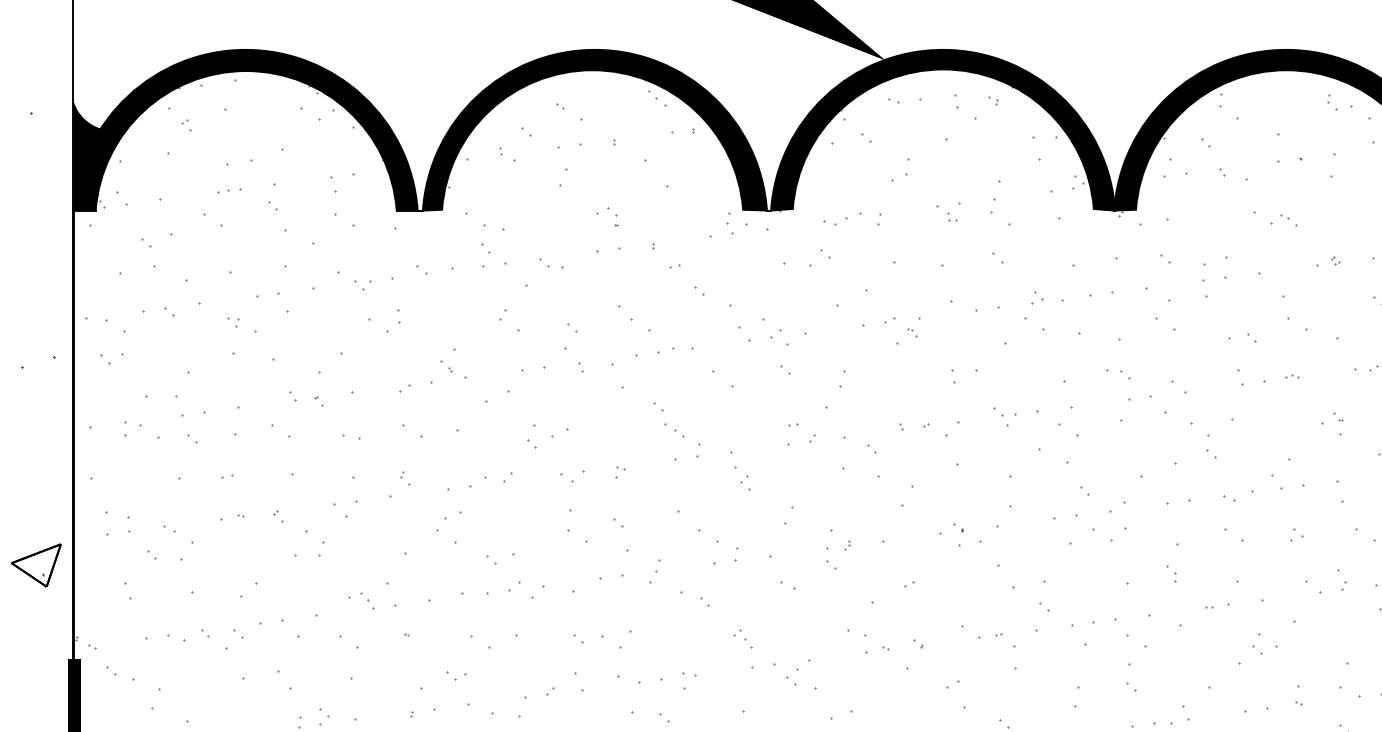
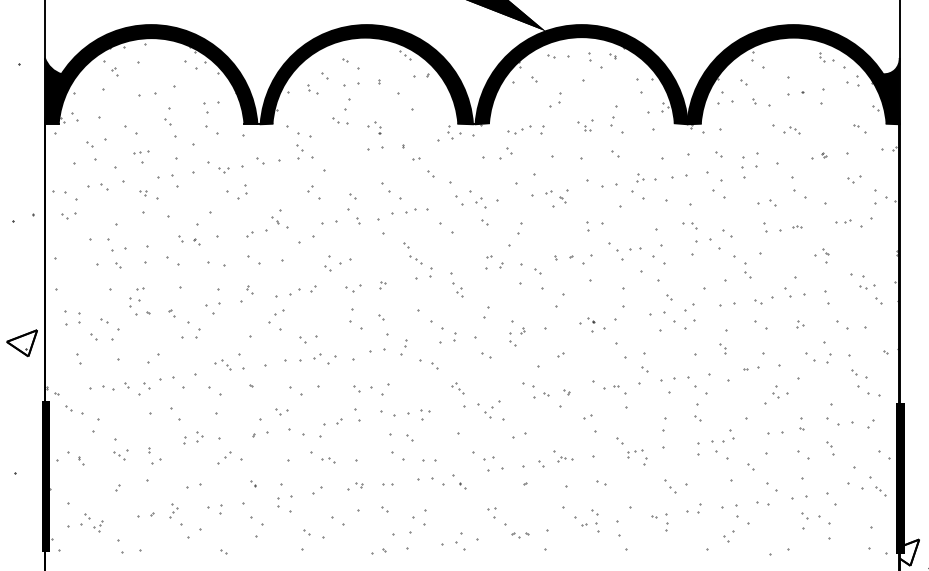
part: (229, 191) -> (141, 152), moved
part: (552, 262) -> (340, 120), moved
part: (1004, 416) -> (619, 251), size x1.6
part: (132, 429) -> (134, 302), moved
part: (351, 436) -> (216, 263), size x1.6
part: (1342, 580) -> (828, 352), size x1.6

